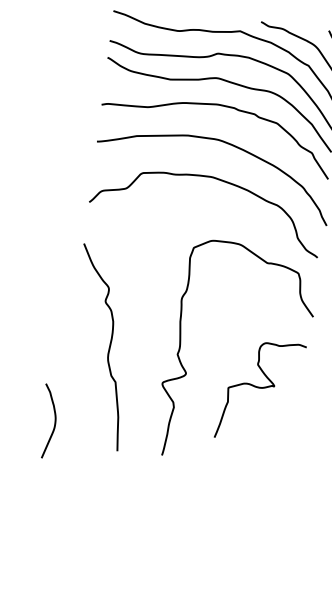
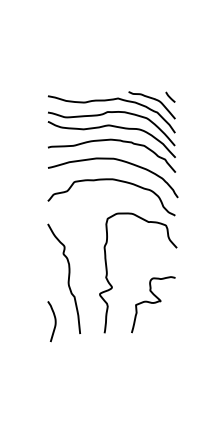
curve: (260, 388) -> (153, 303), moved
curve: (53, 421) -> (54, 321), moved

